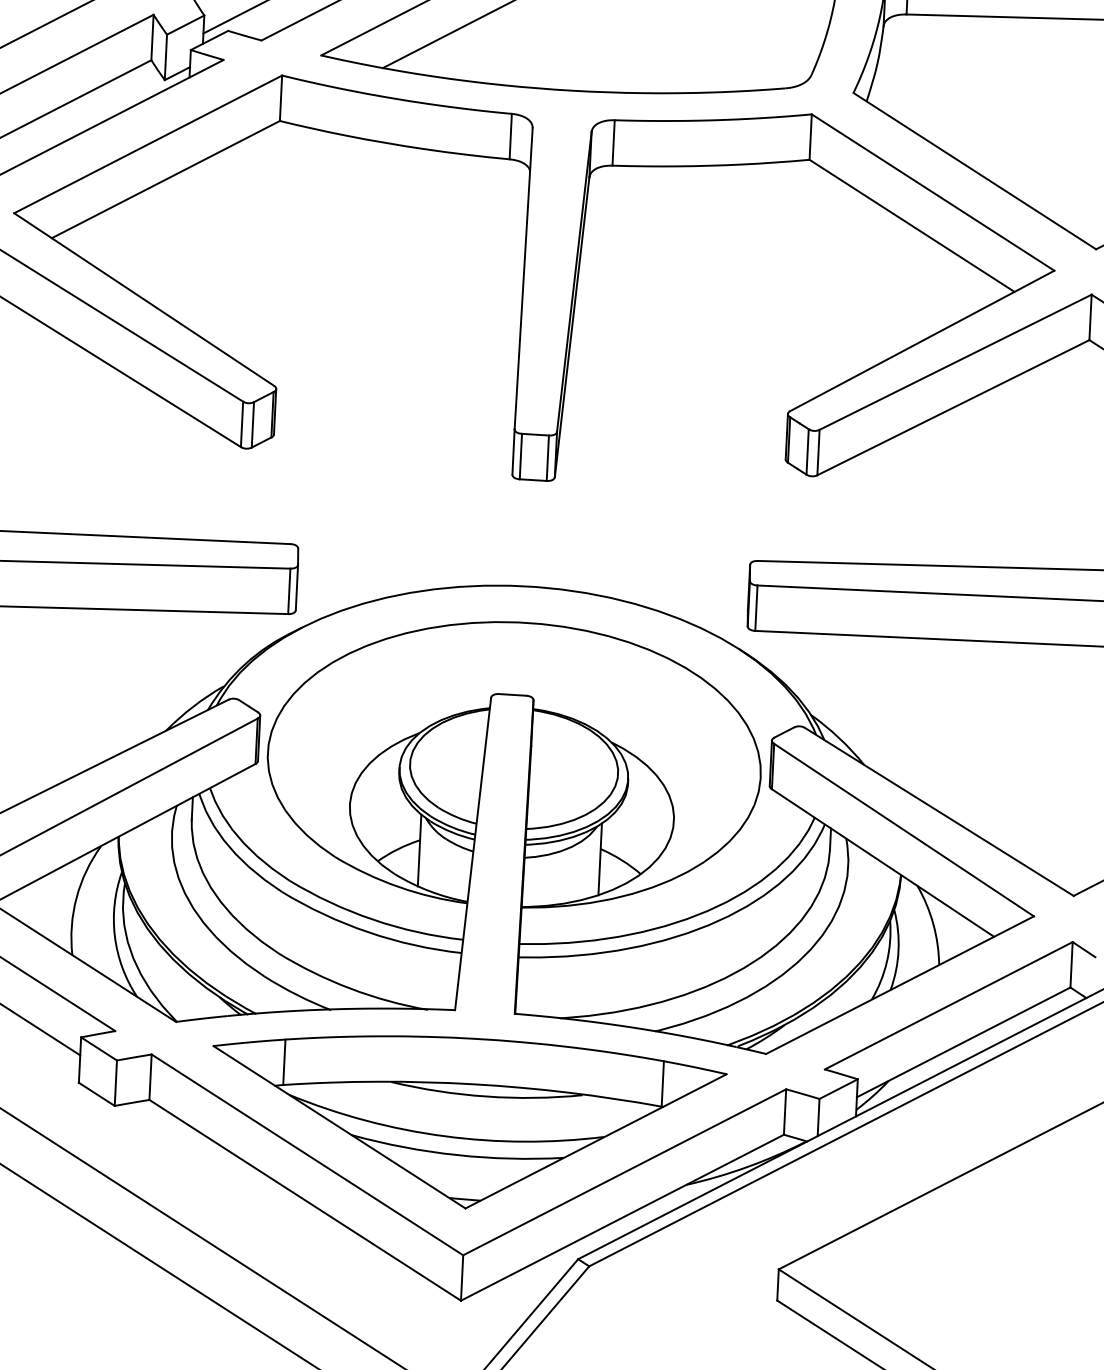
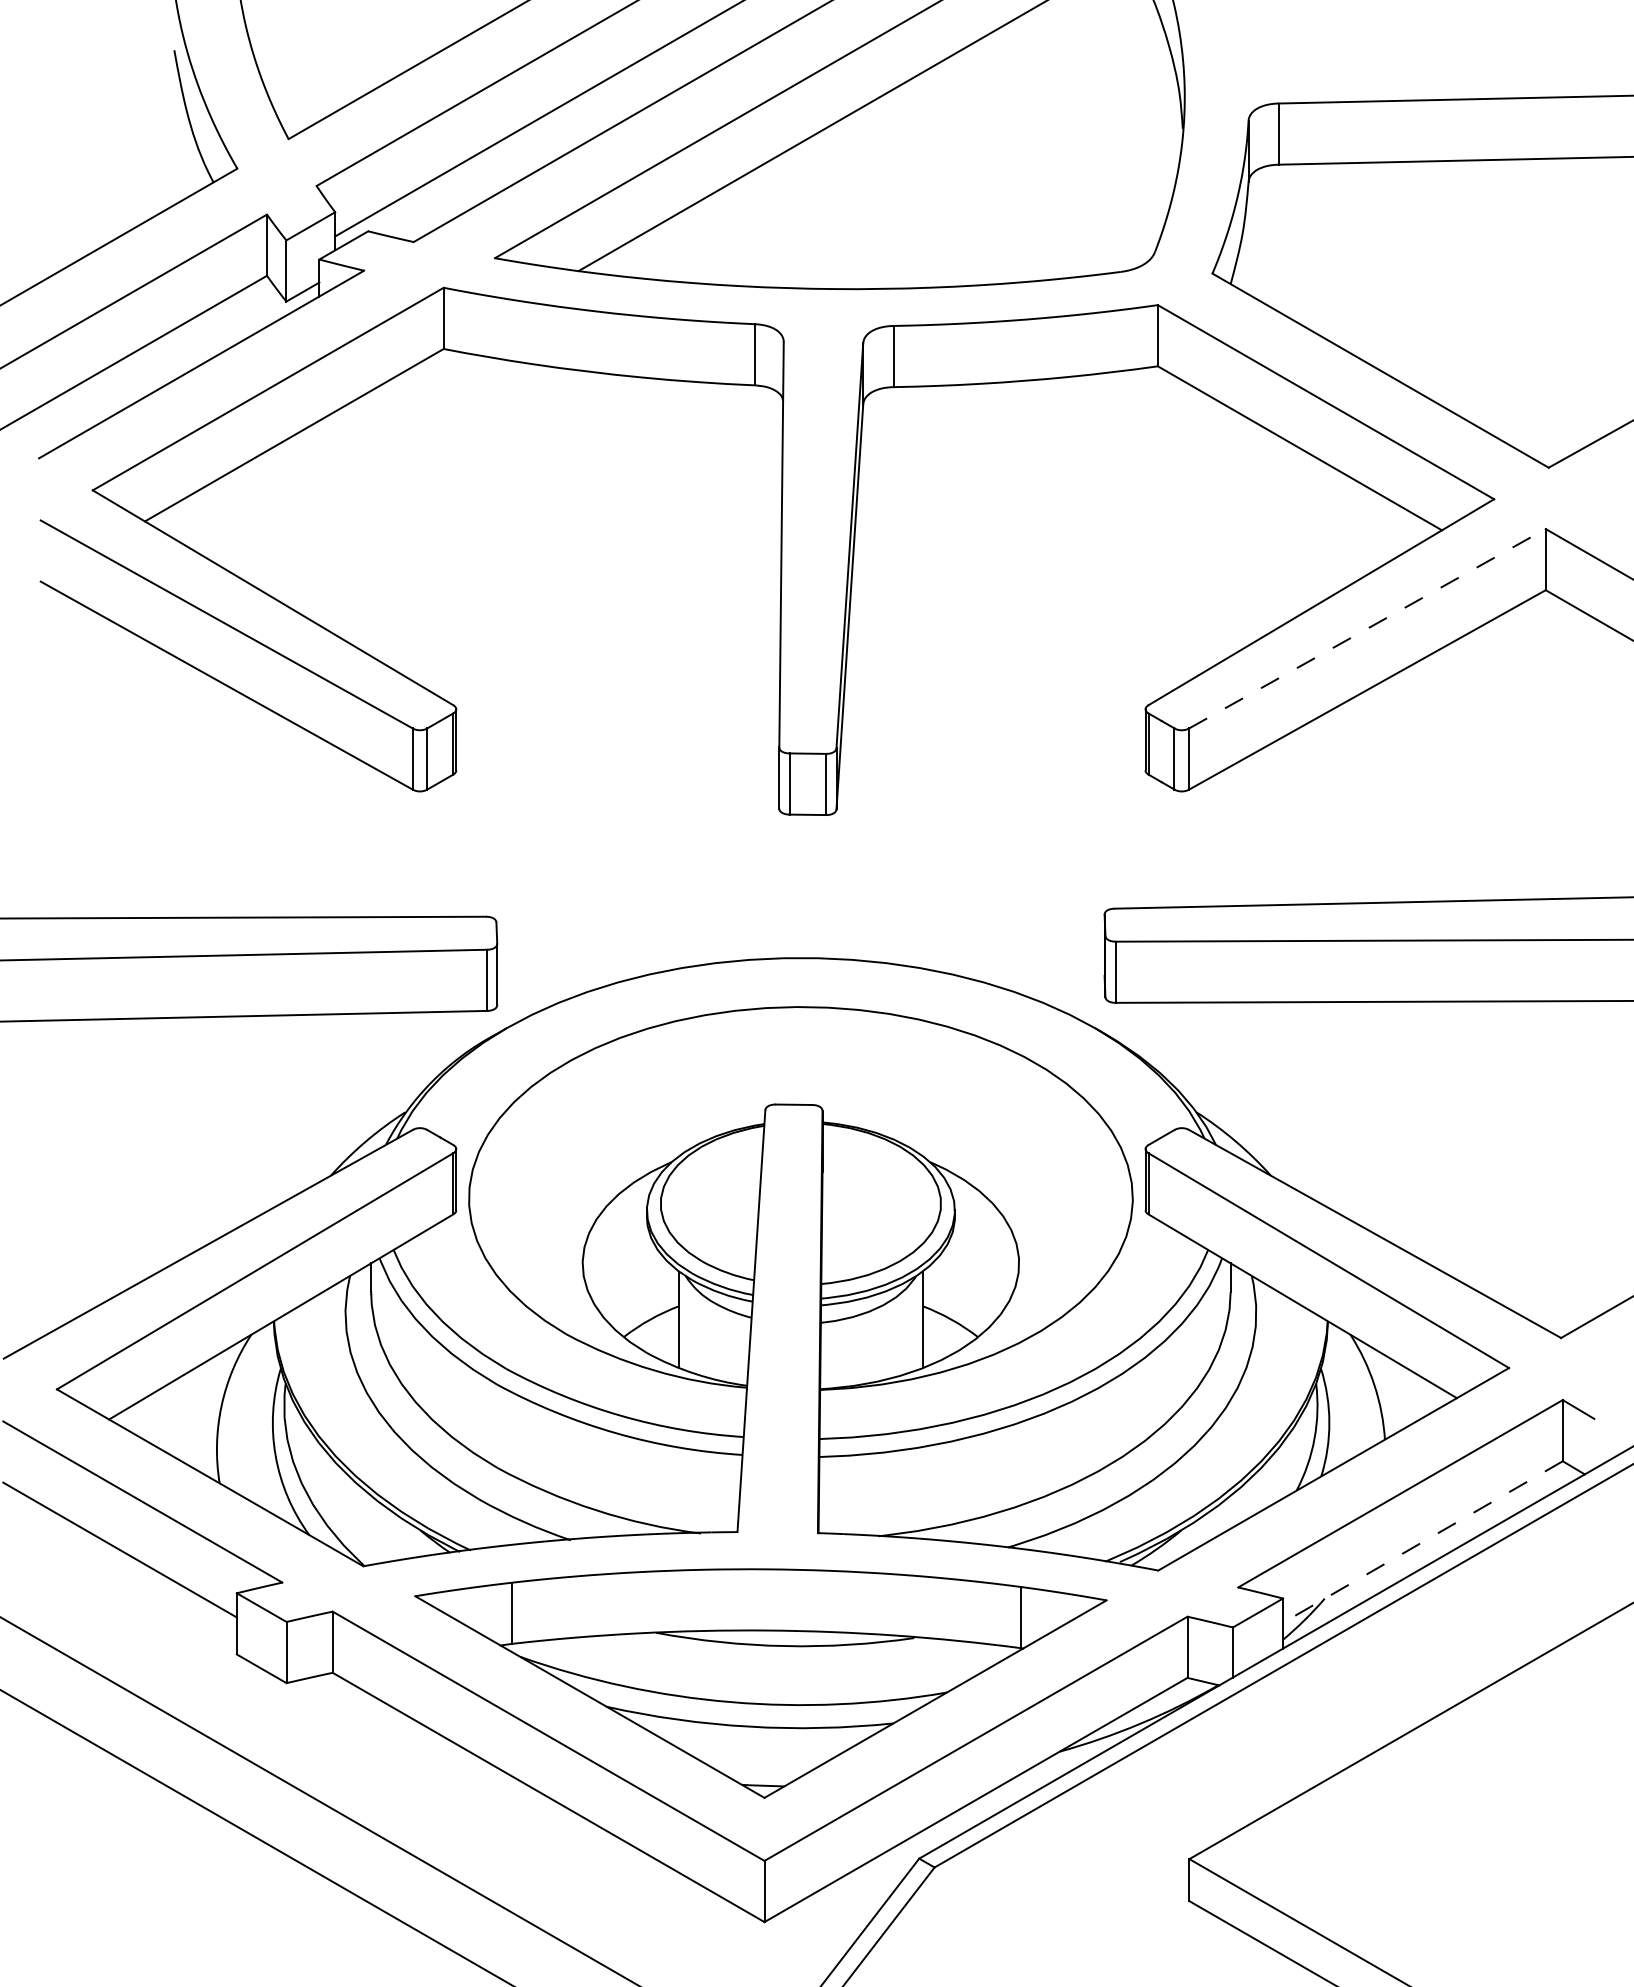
line: (955, 362) -> (1367, 628), solid -> dashed
line: (963, 1042) -> (1422, 1542), solid -> dashed

